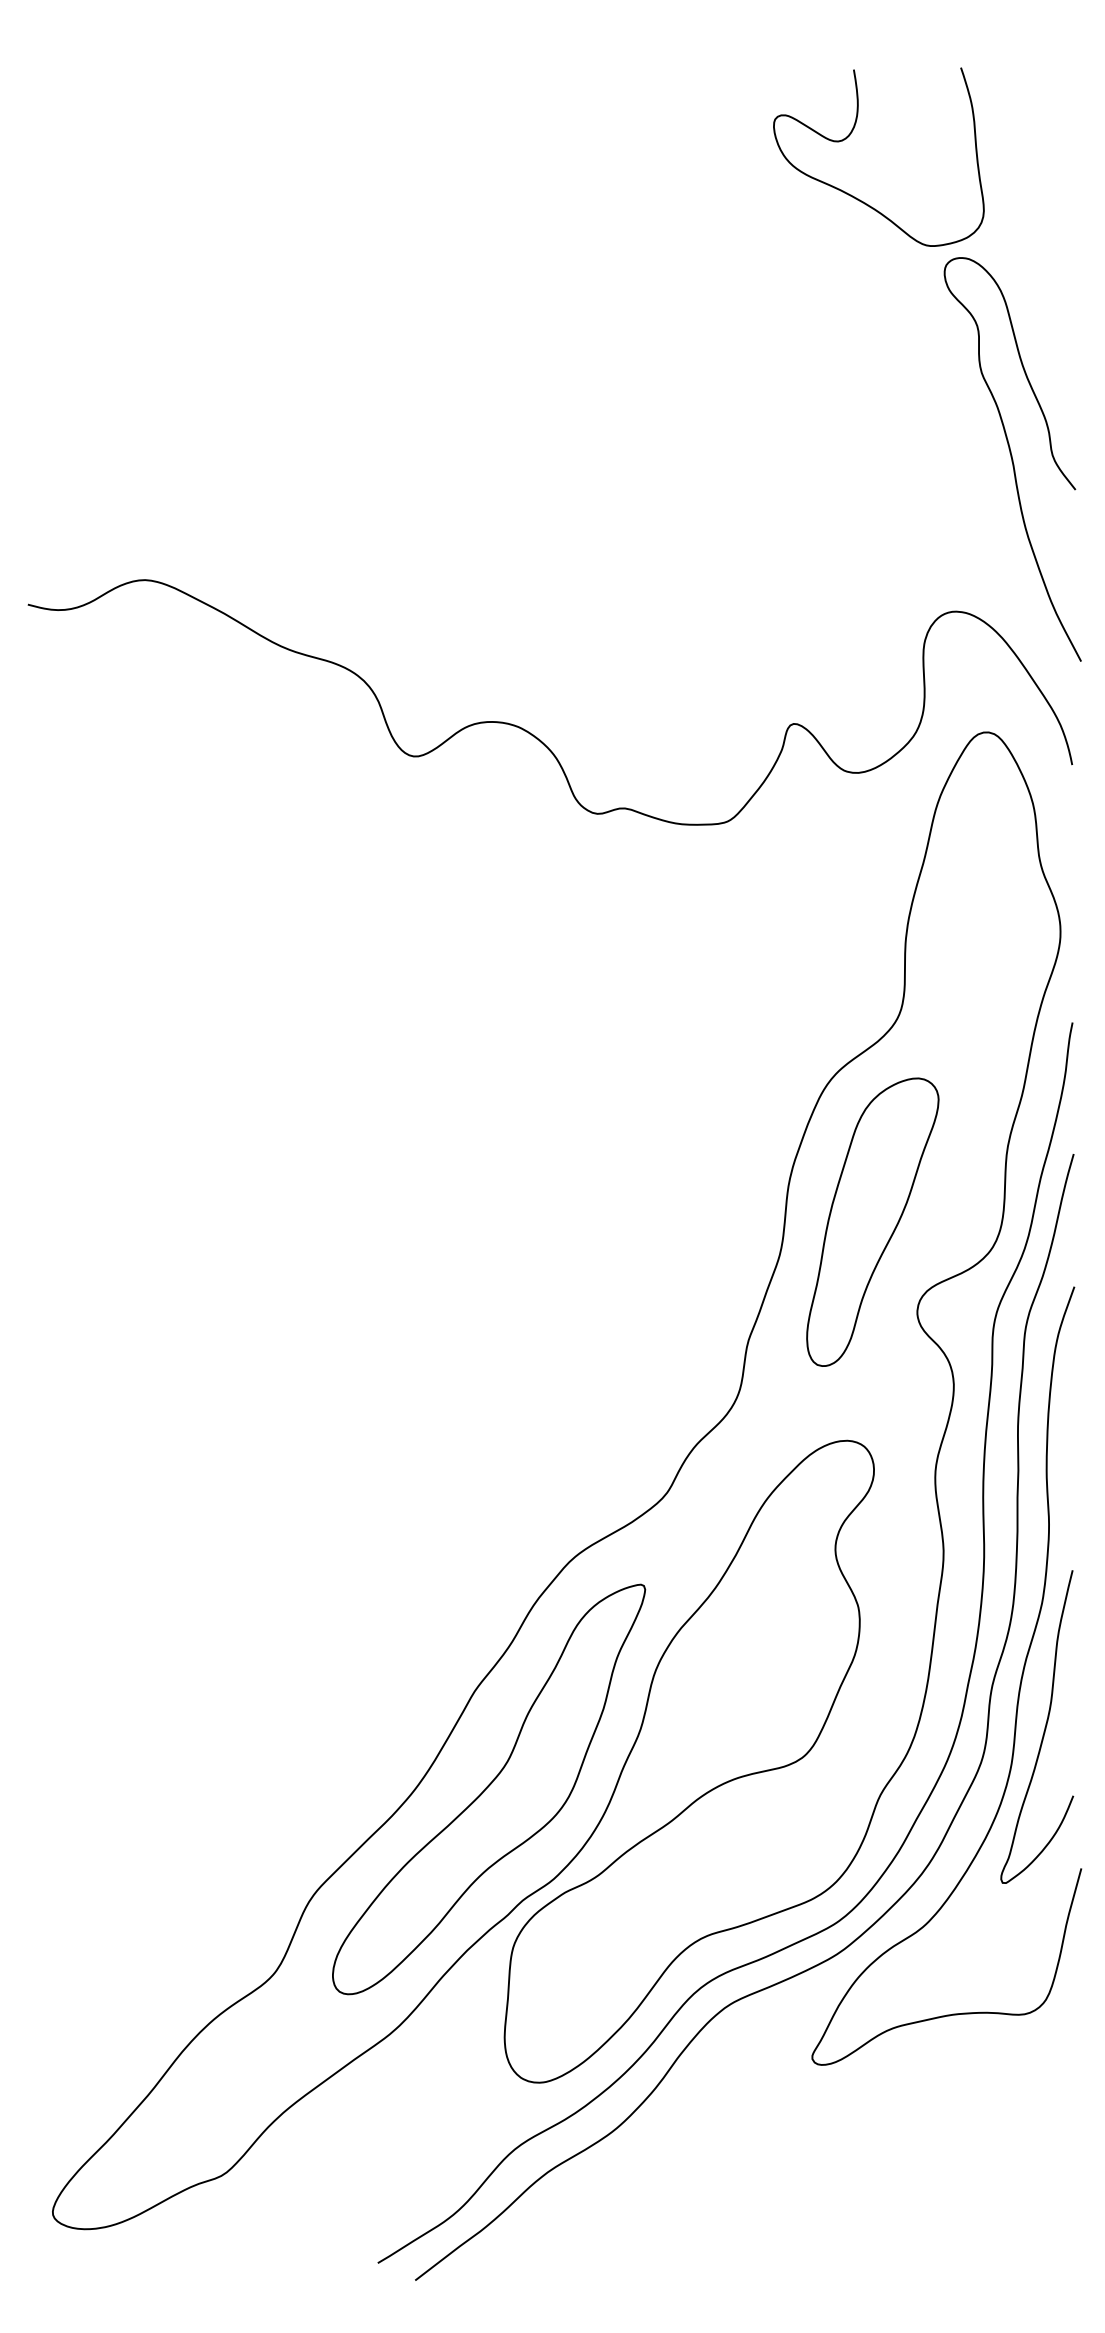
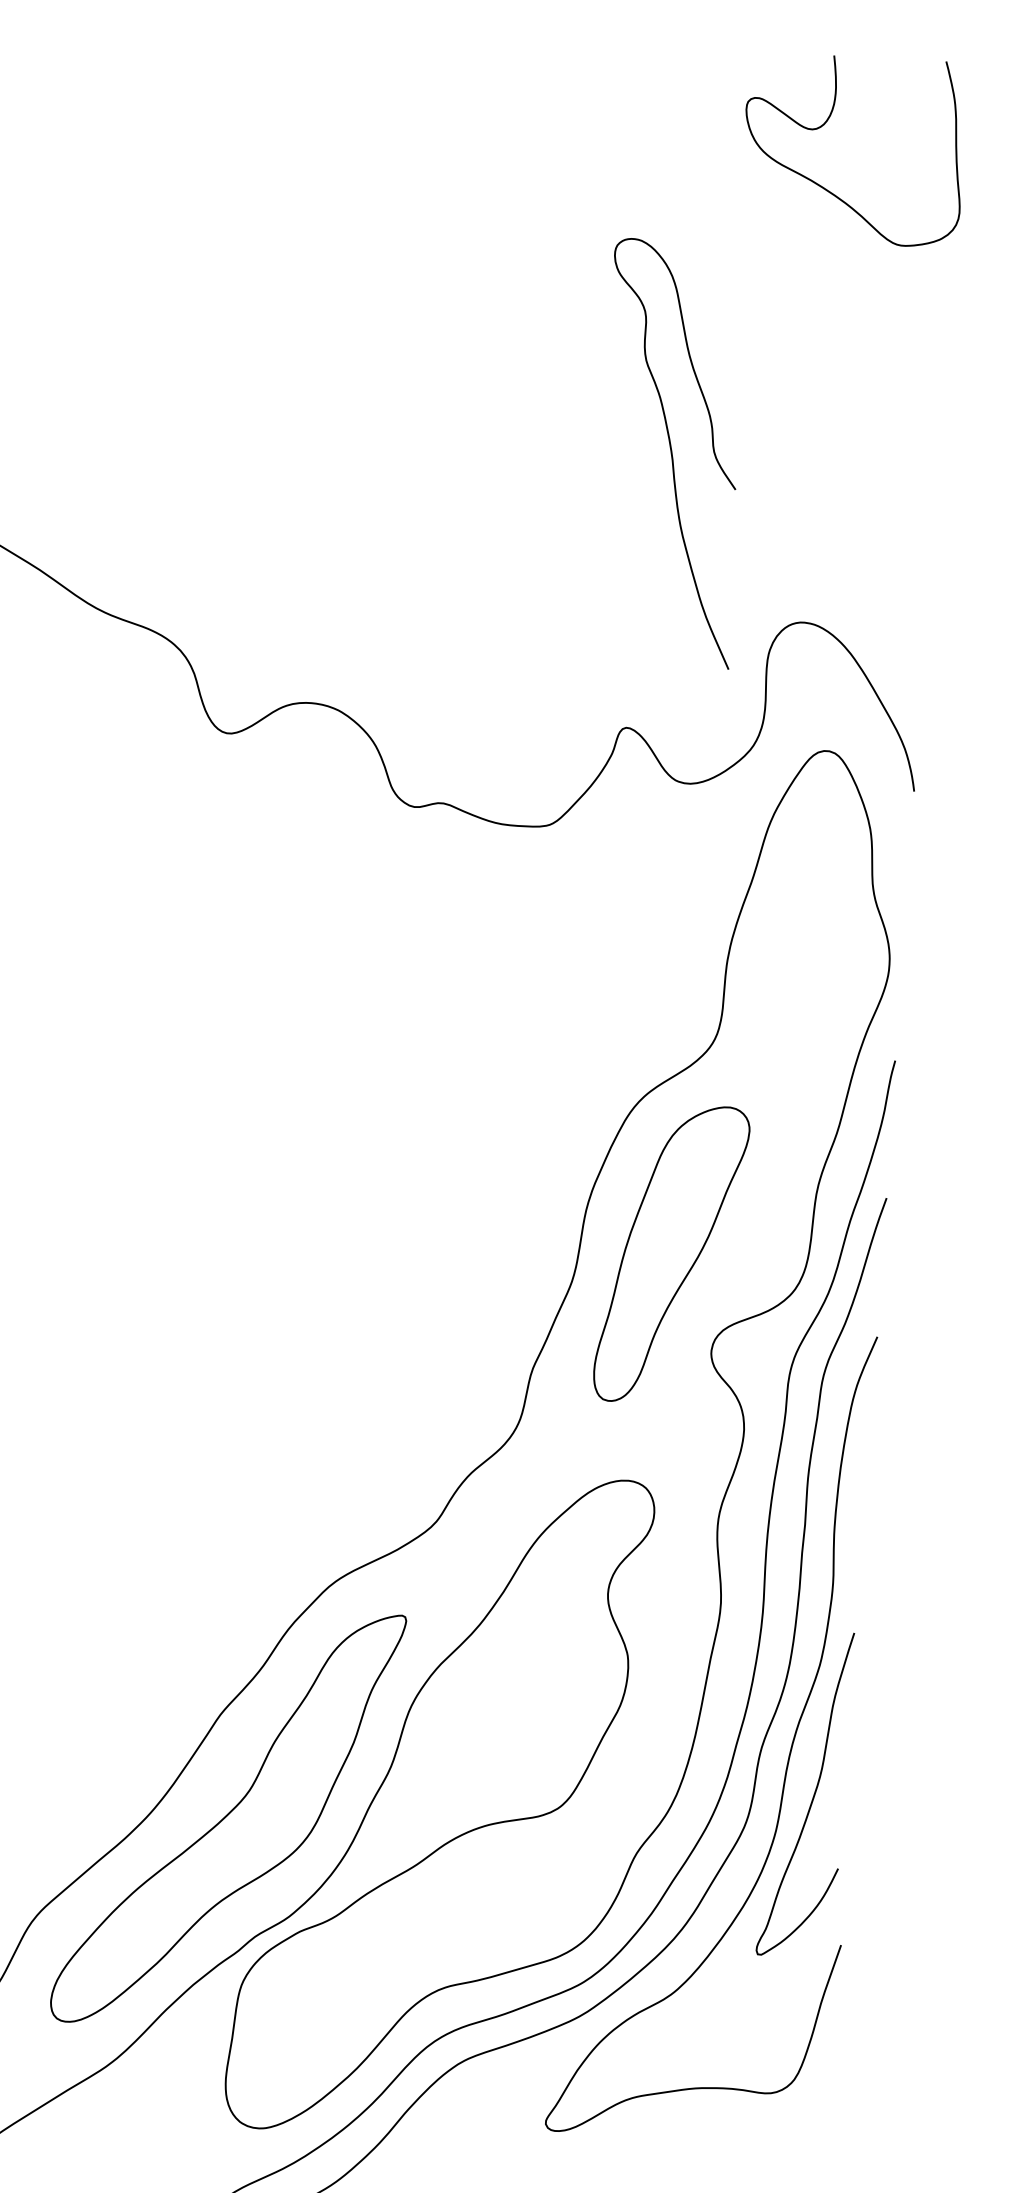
curve: (850, 135) -> (825, 124), moved
curve: (1012, 459) -> (671, 453), moved

